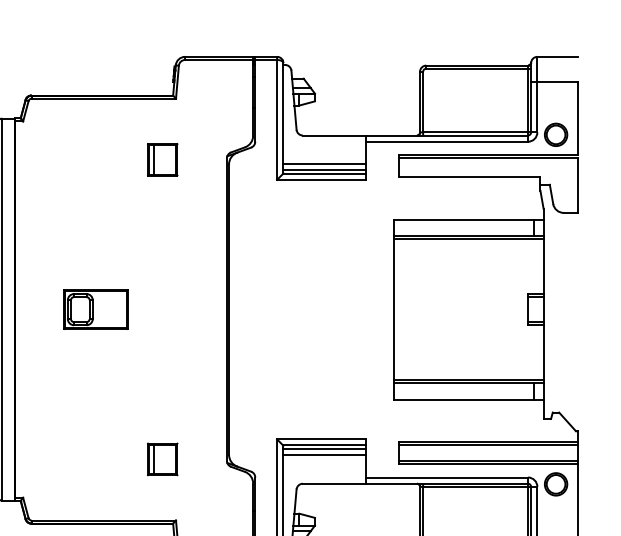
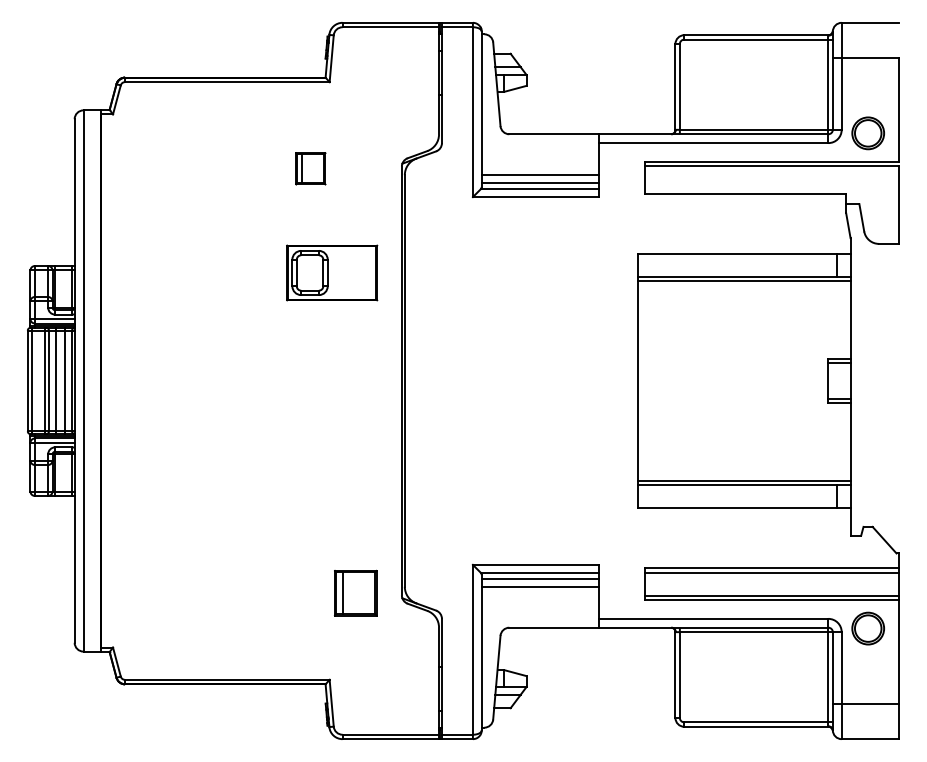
part: (162, 159) -> (310, 168), size x0.7
part: (96, 309) -> (332, 272), moved
part: (162, 458) -> (355, 592), moved

